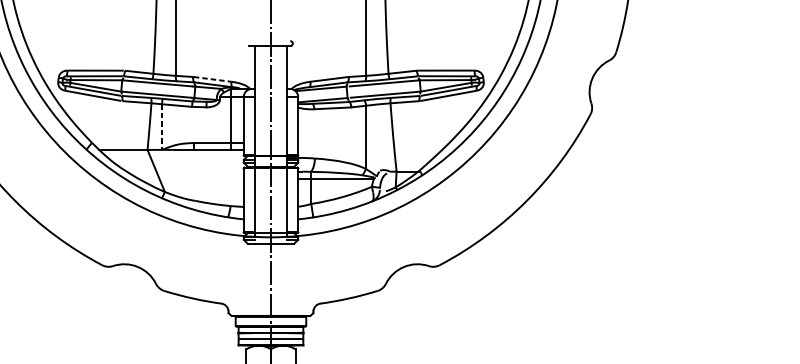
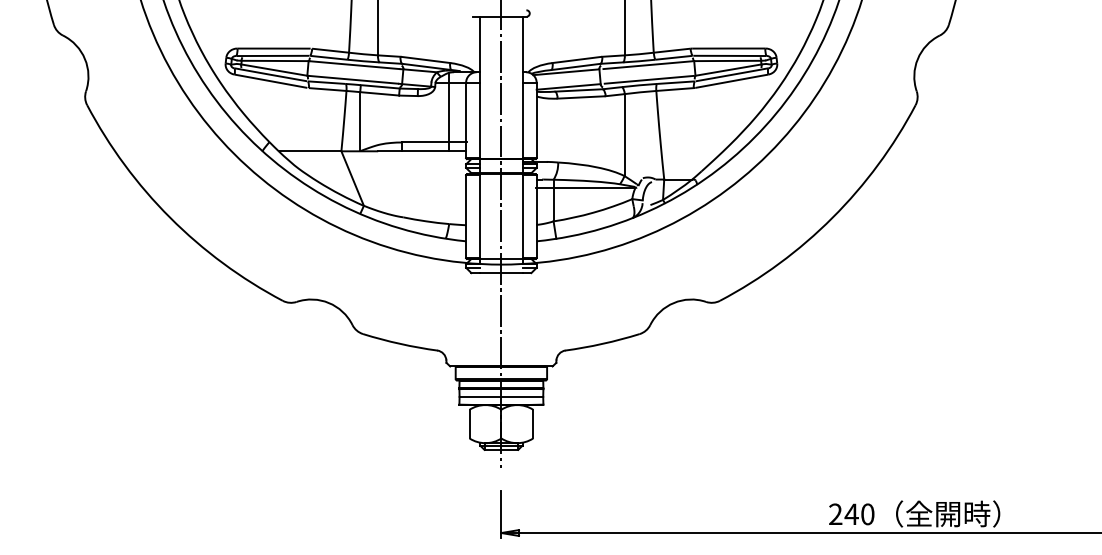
line: (212, 79) -> (425, 59), dashed -> solid
line: (162, 126) -> (360, 121), dashed -> solid

